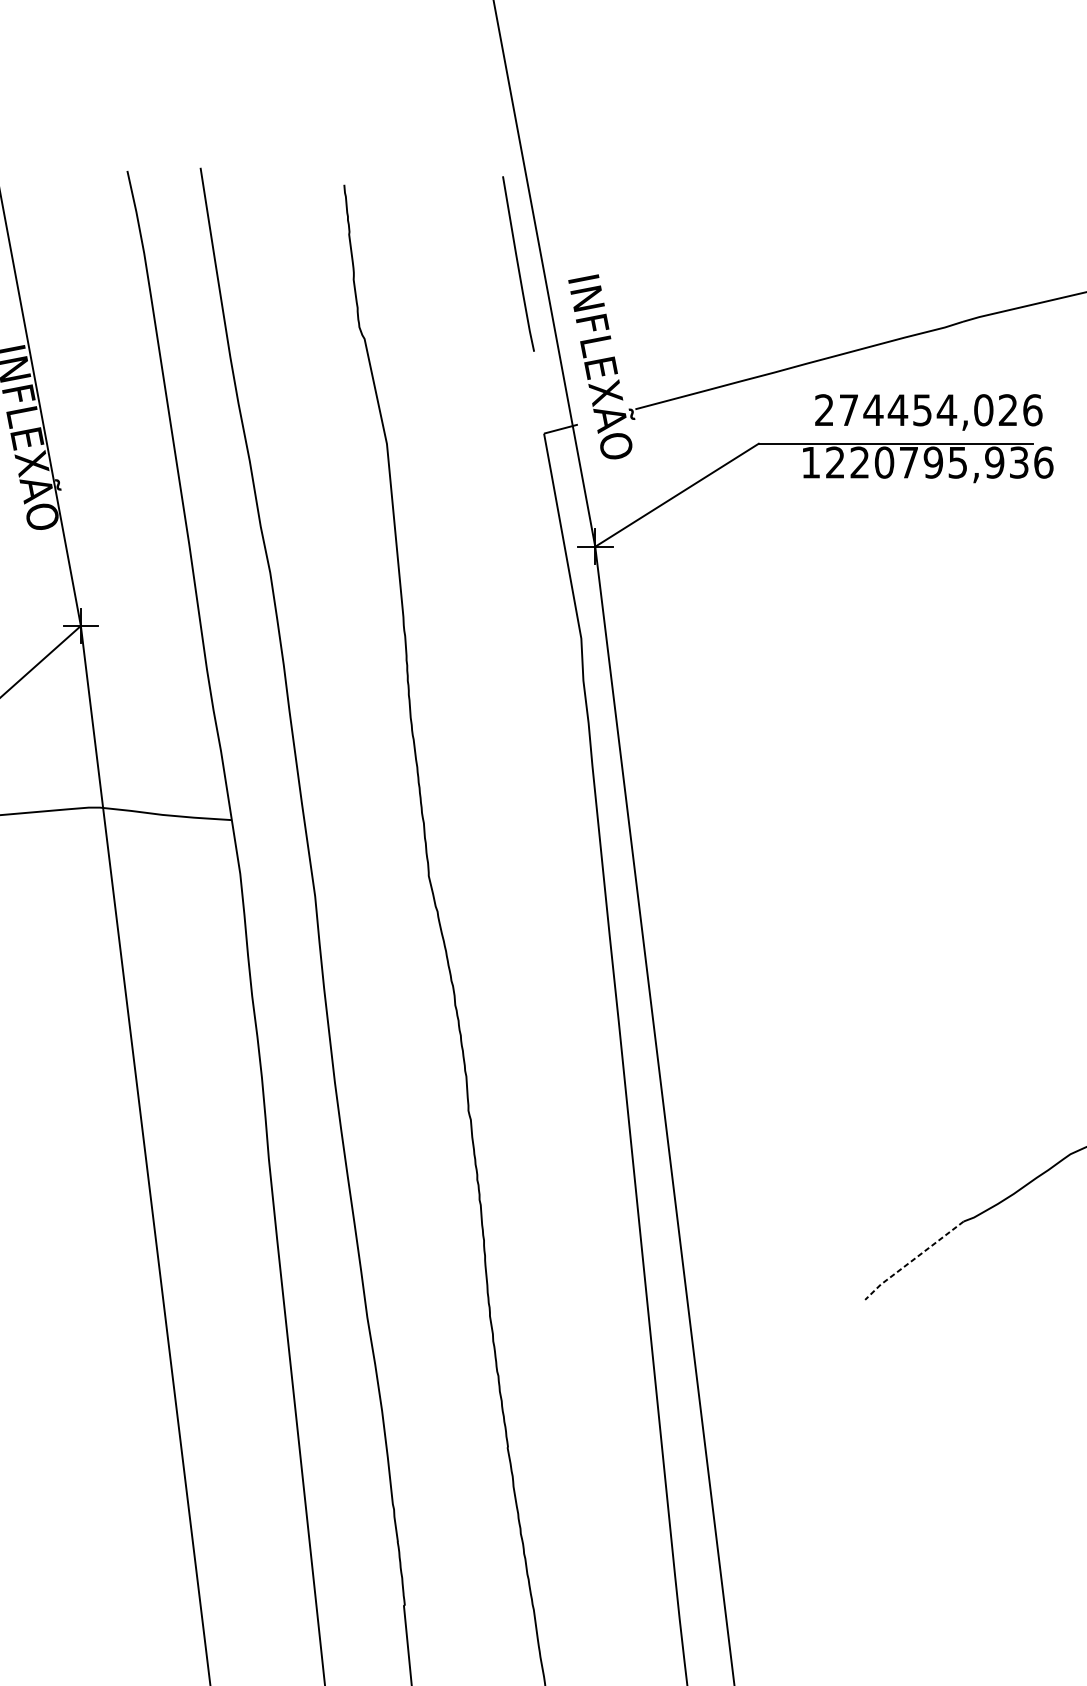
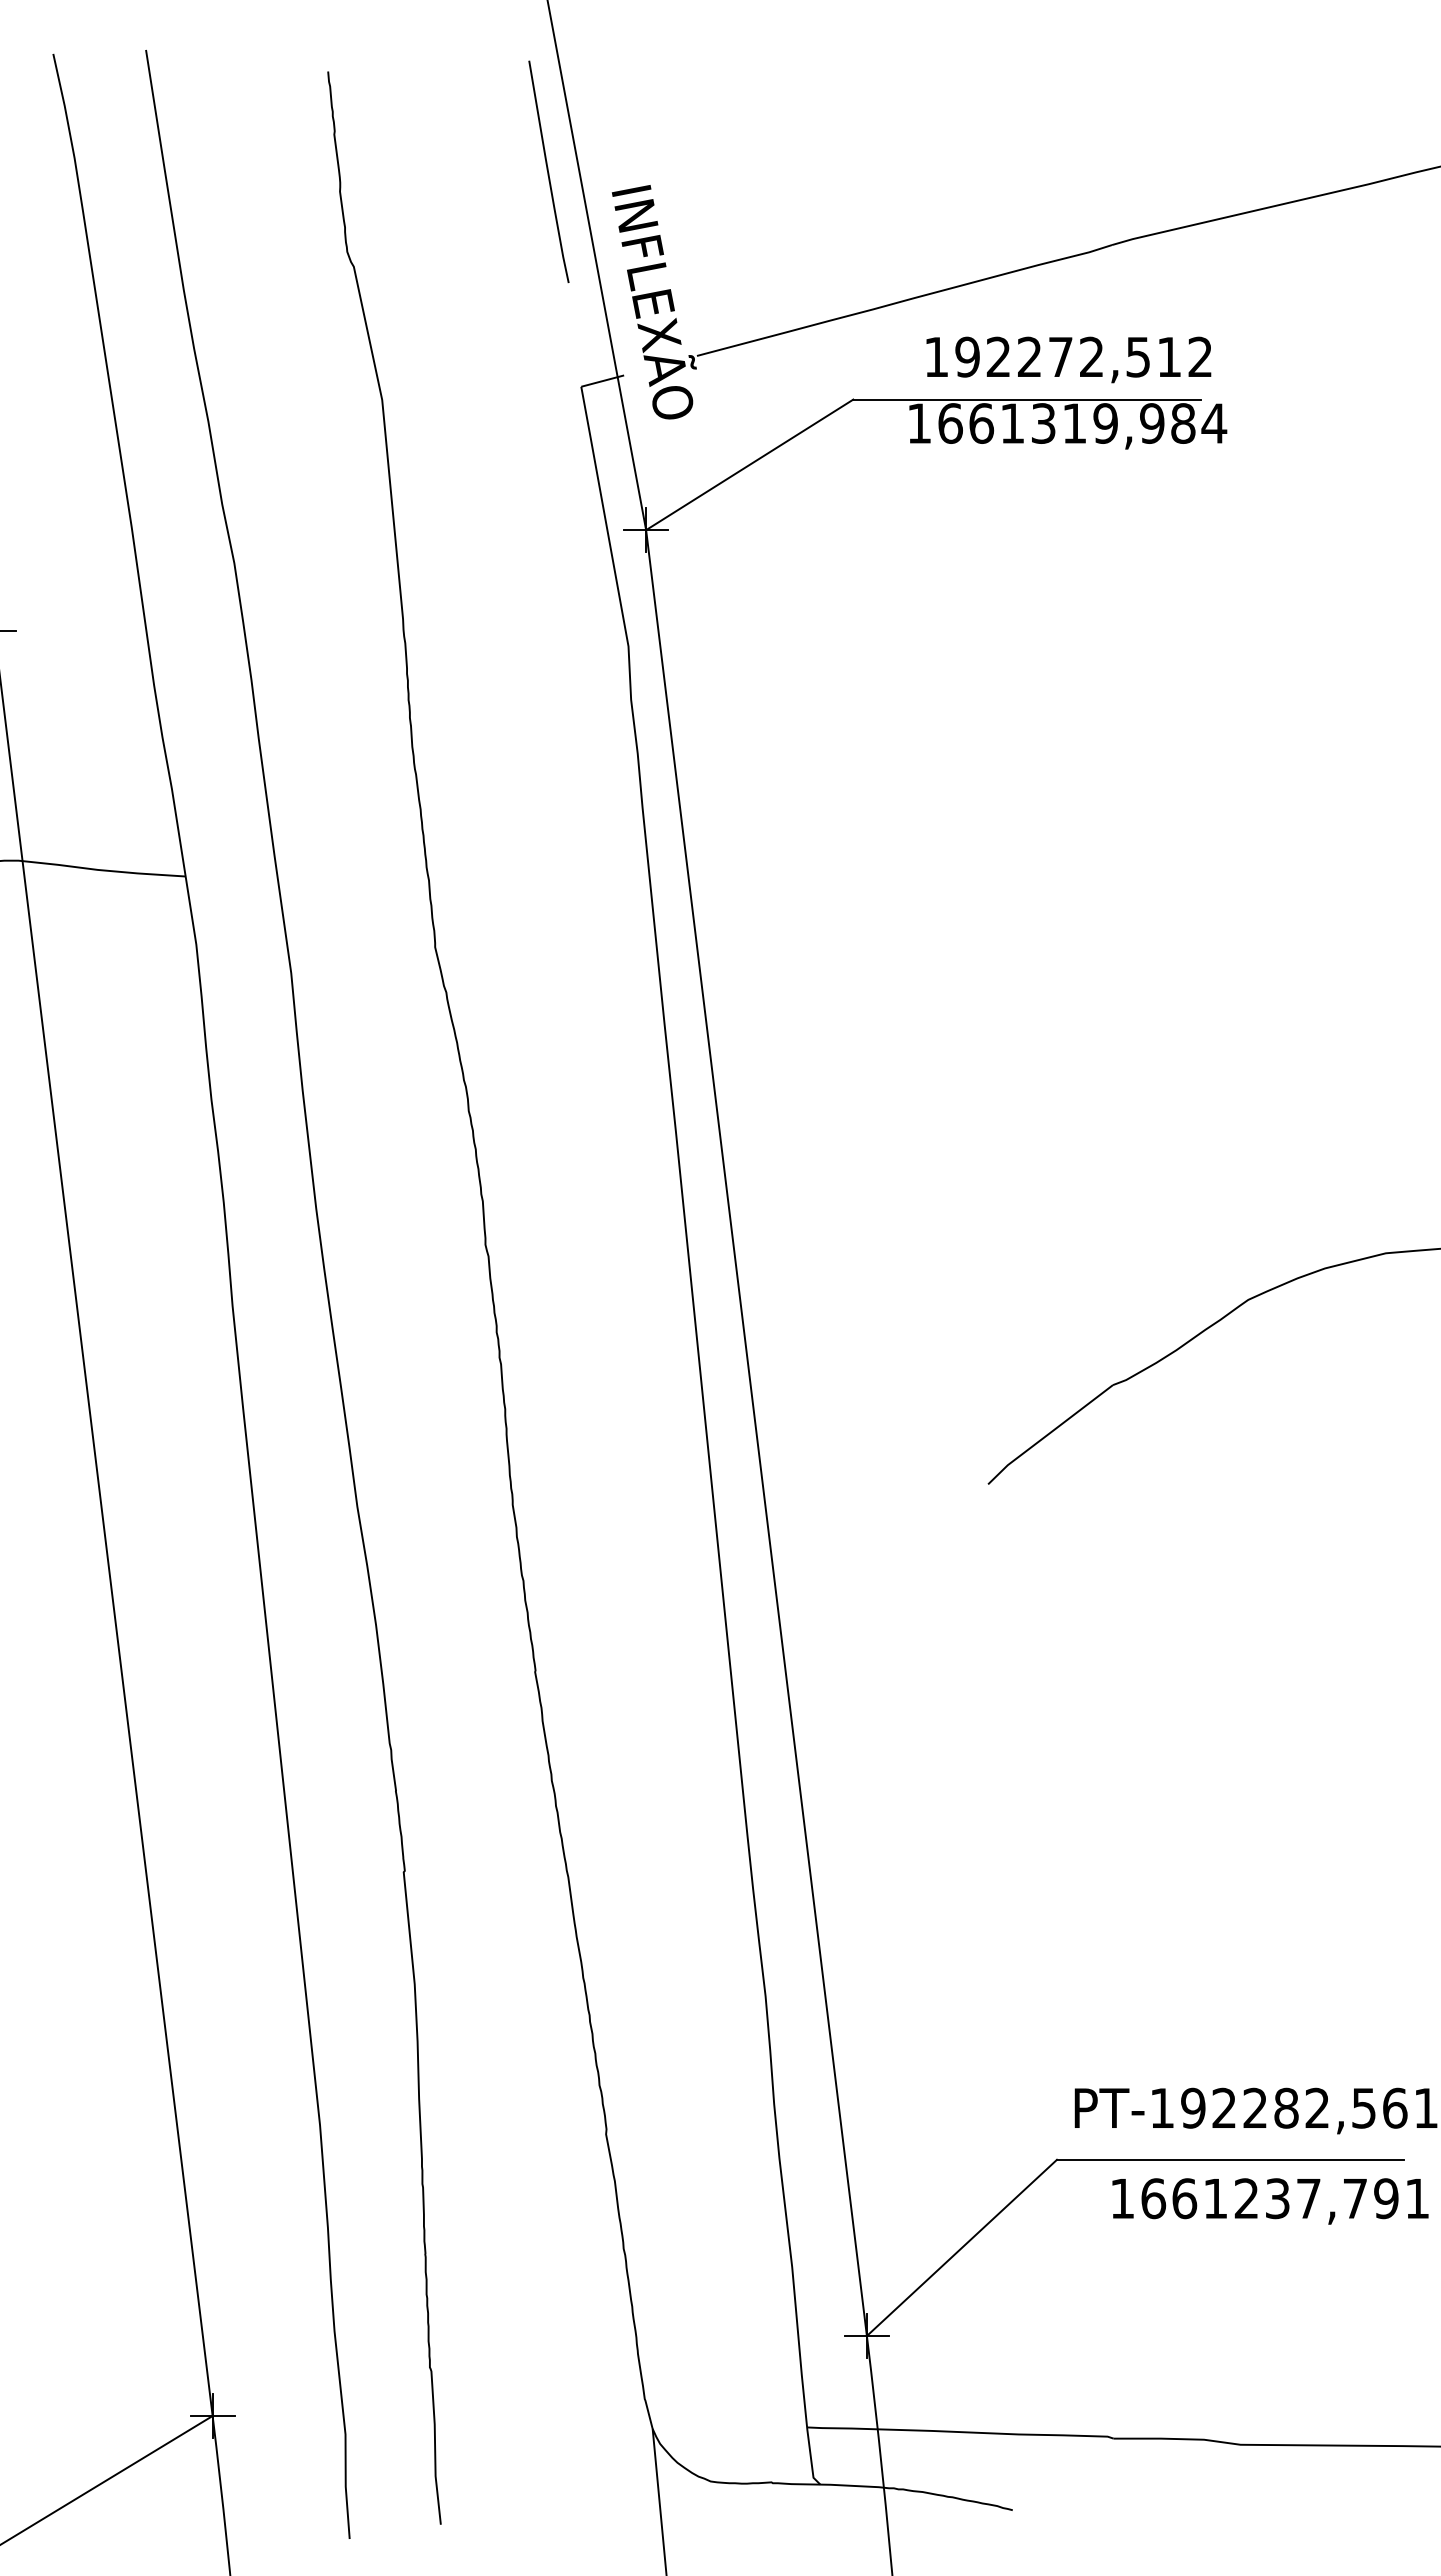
text: (928, 409) -> (1068, 356), 274454,026 -> 192272,512
text: (939, 462) -> (1082, 423), 1220795,936 -> 1661319,984
line: (912, 1260) -> (1048, 1434), dashed -> solid

